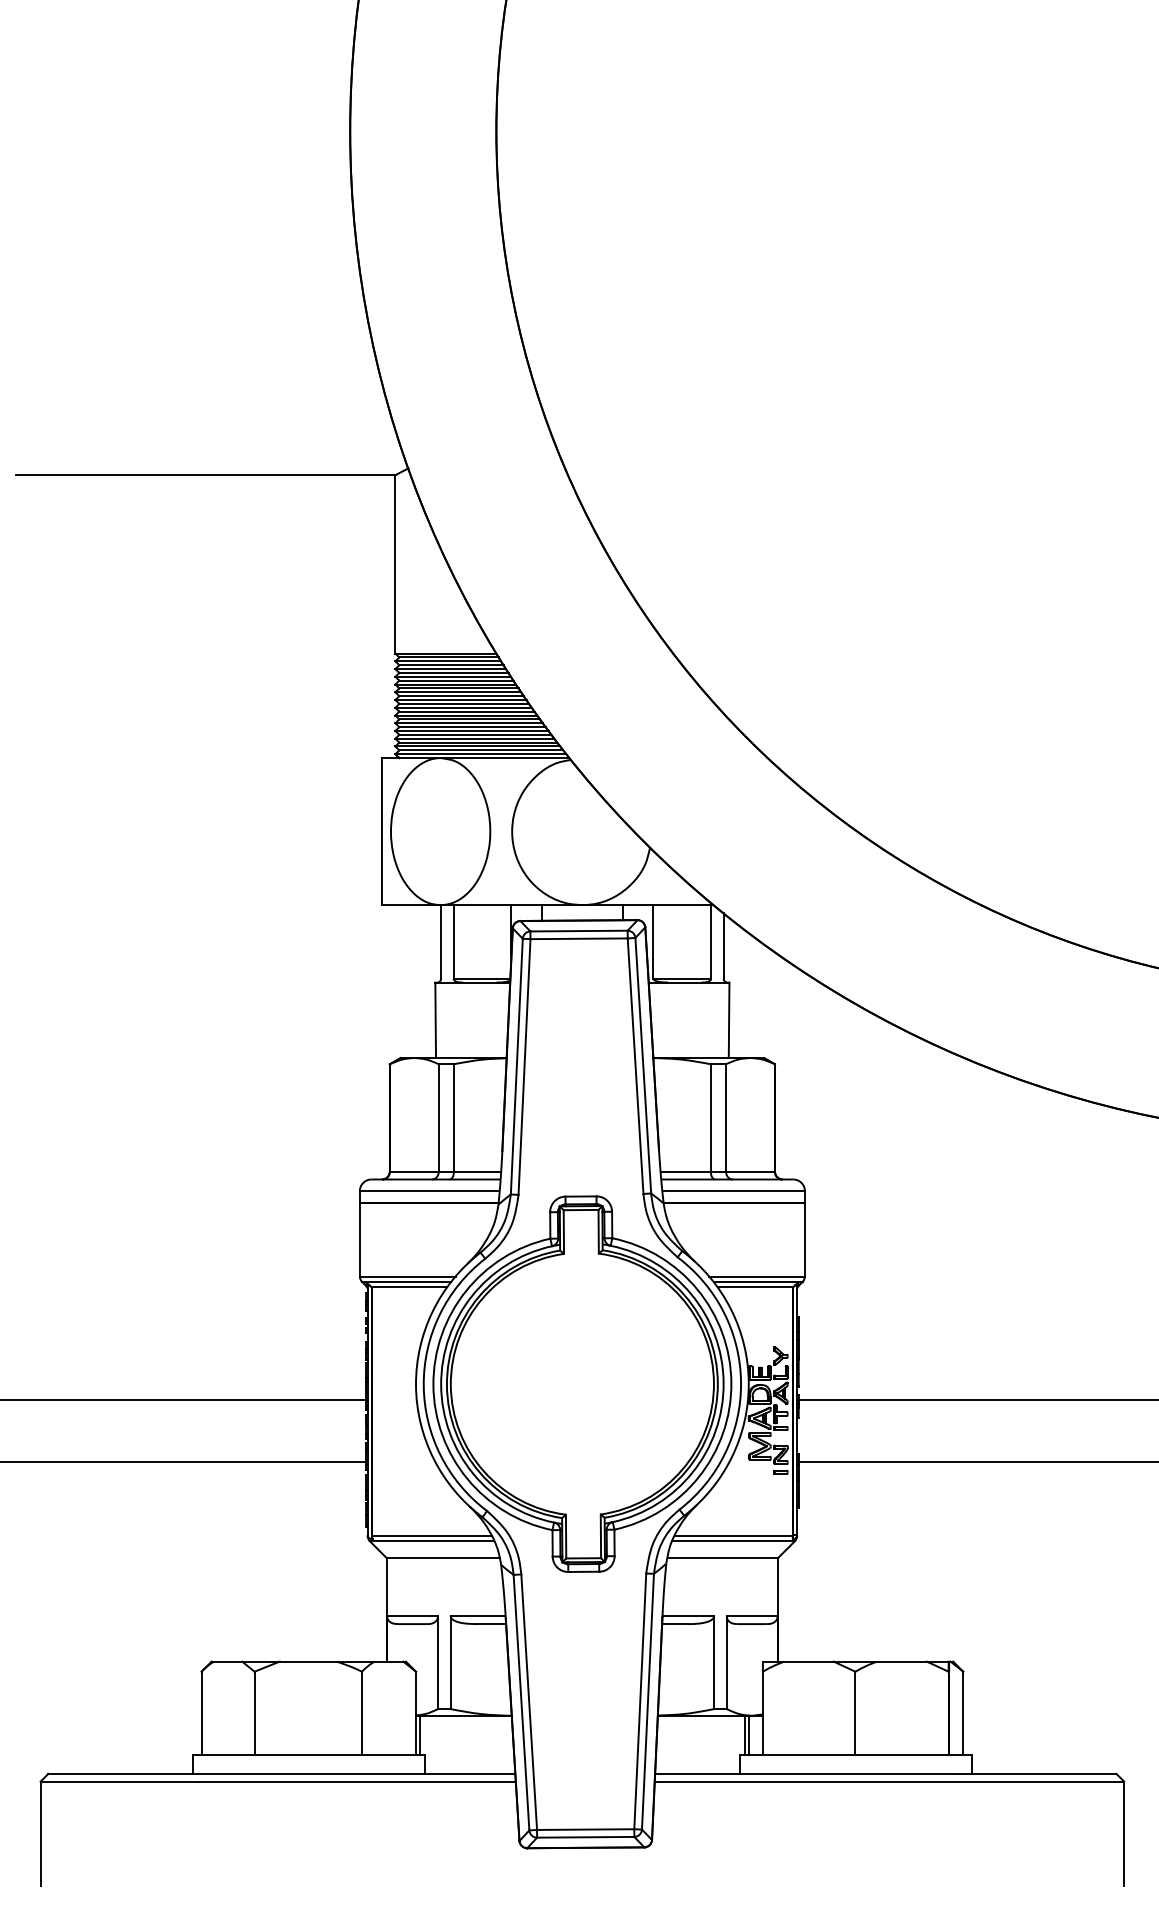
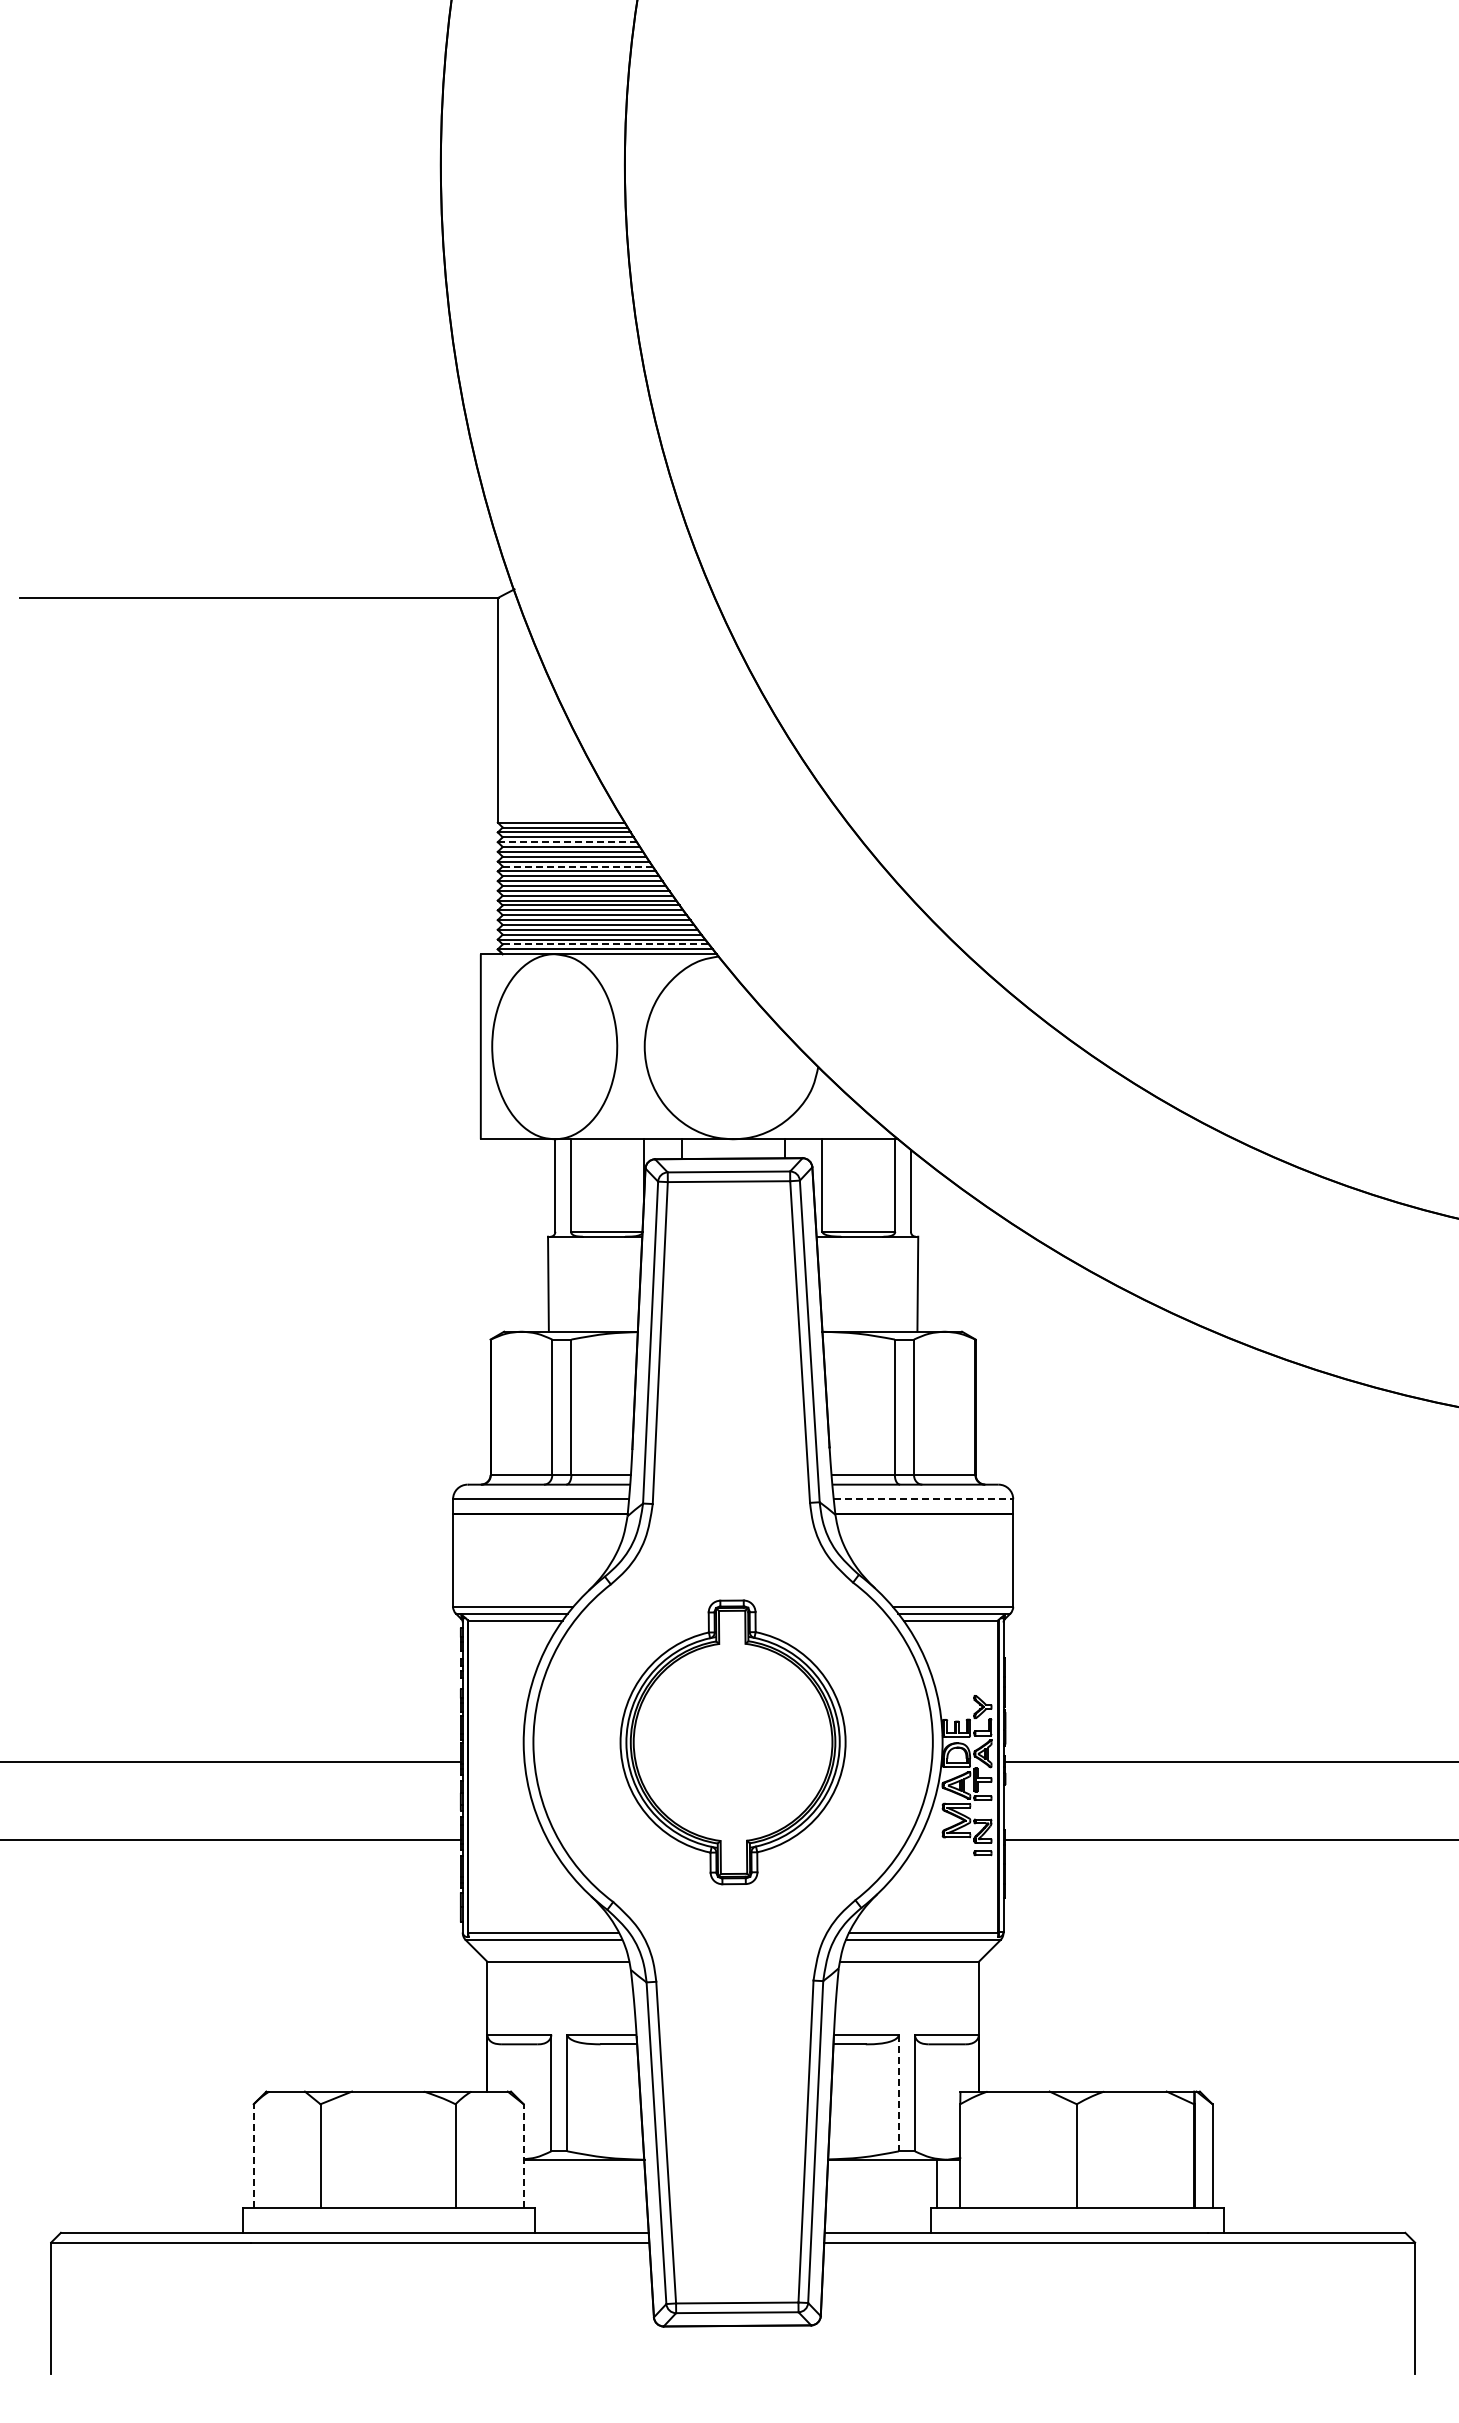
line: (450, 669) -> (567, 842), solid -> dashed
line: (459, 688) -> (578, 866), solid -> dashed
line: (481, 750) -> (606, 944), solid -> dashed
line: (733, 1191) -> (923, 1499), solid -> dashed
part: (581, 1384) -> (732, 1742), size x0.6
line: (713, 1663) -> (898, 2093), solid -> dashed
line: (201, 1712) -> (253, 2155), solid -> dashed
line: (415, 1712) -> (523, 2155), solid -> dashed
line: (420, 1734) -> (529, 2183), removed
line: (748, 1734) -> (942, 2183), removed

